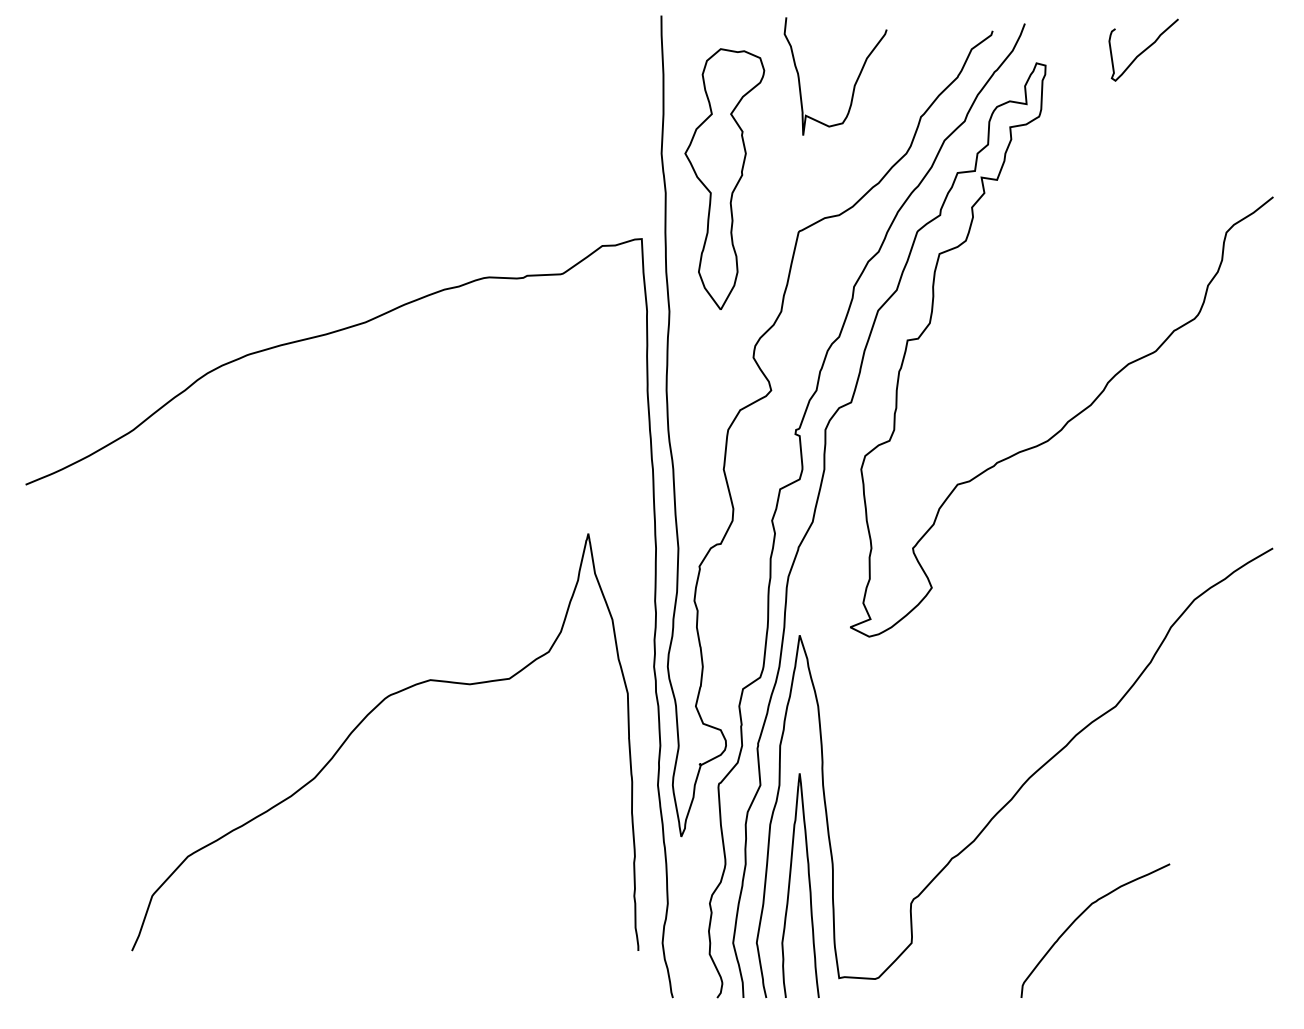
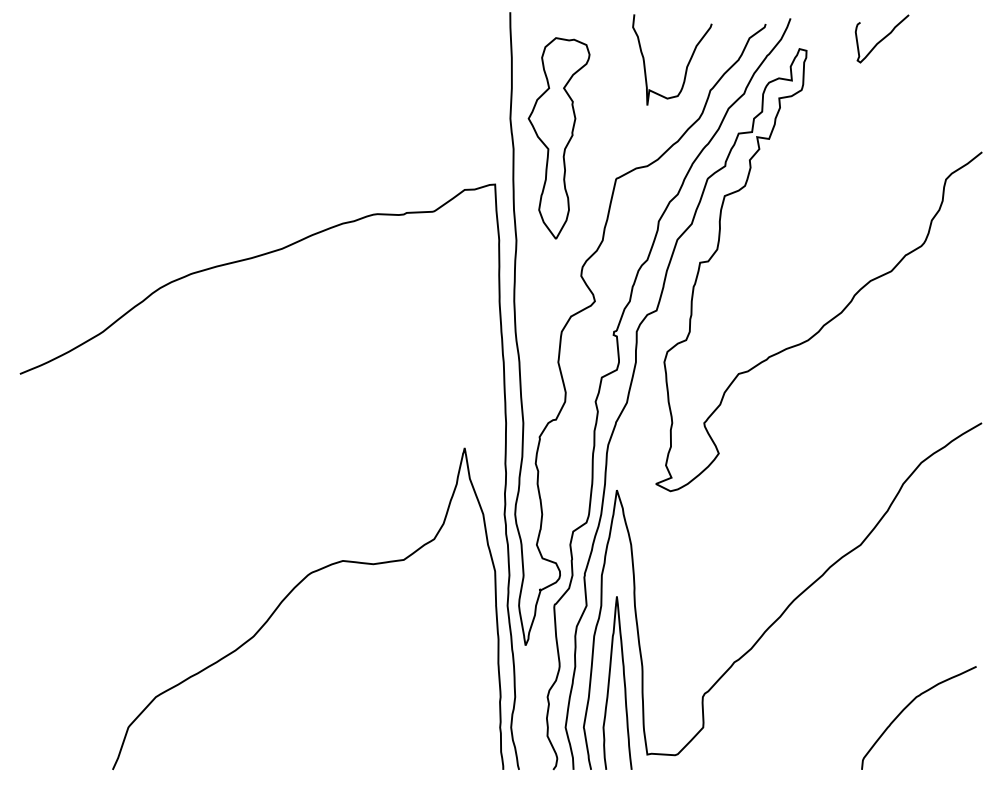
curve: (853, 85) -> (686, 66), moved
curve: (363, 721) -> (291, 592), moved
curve: (1081, 915) -> (908, 706), moved

